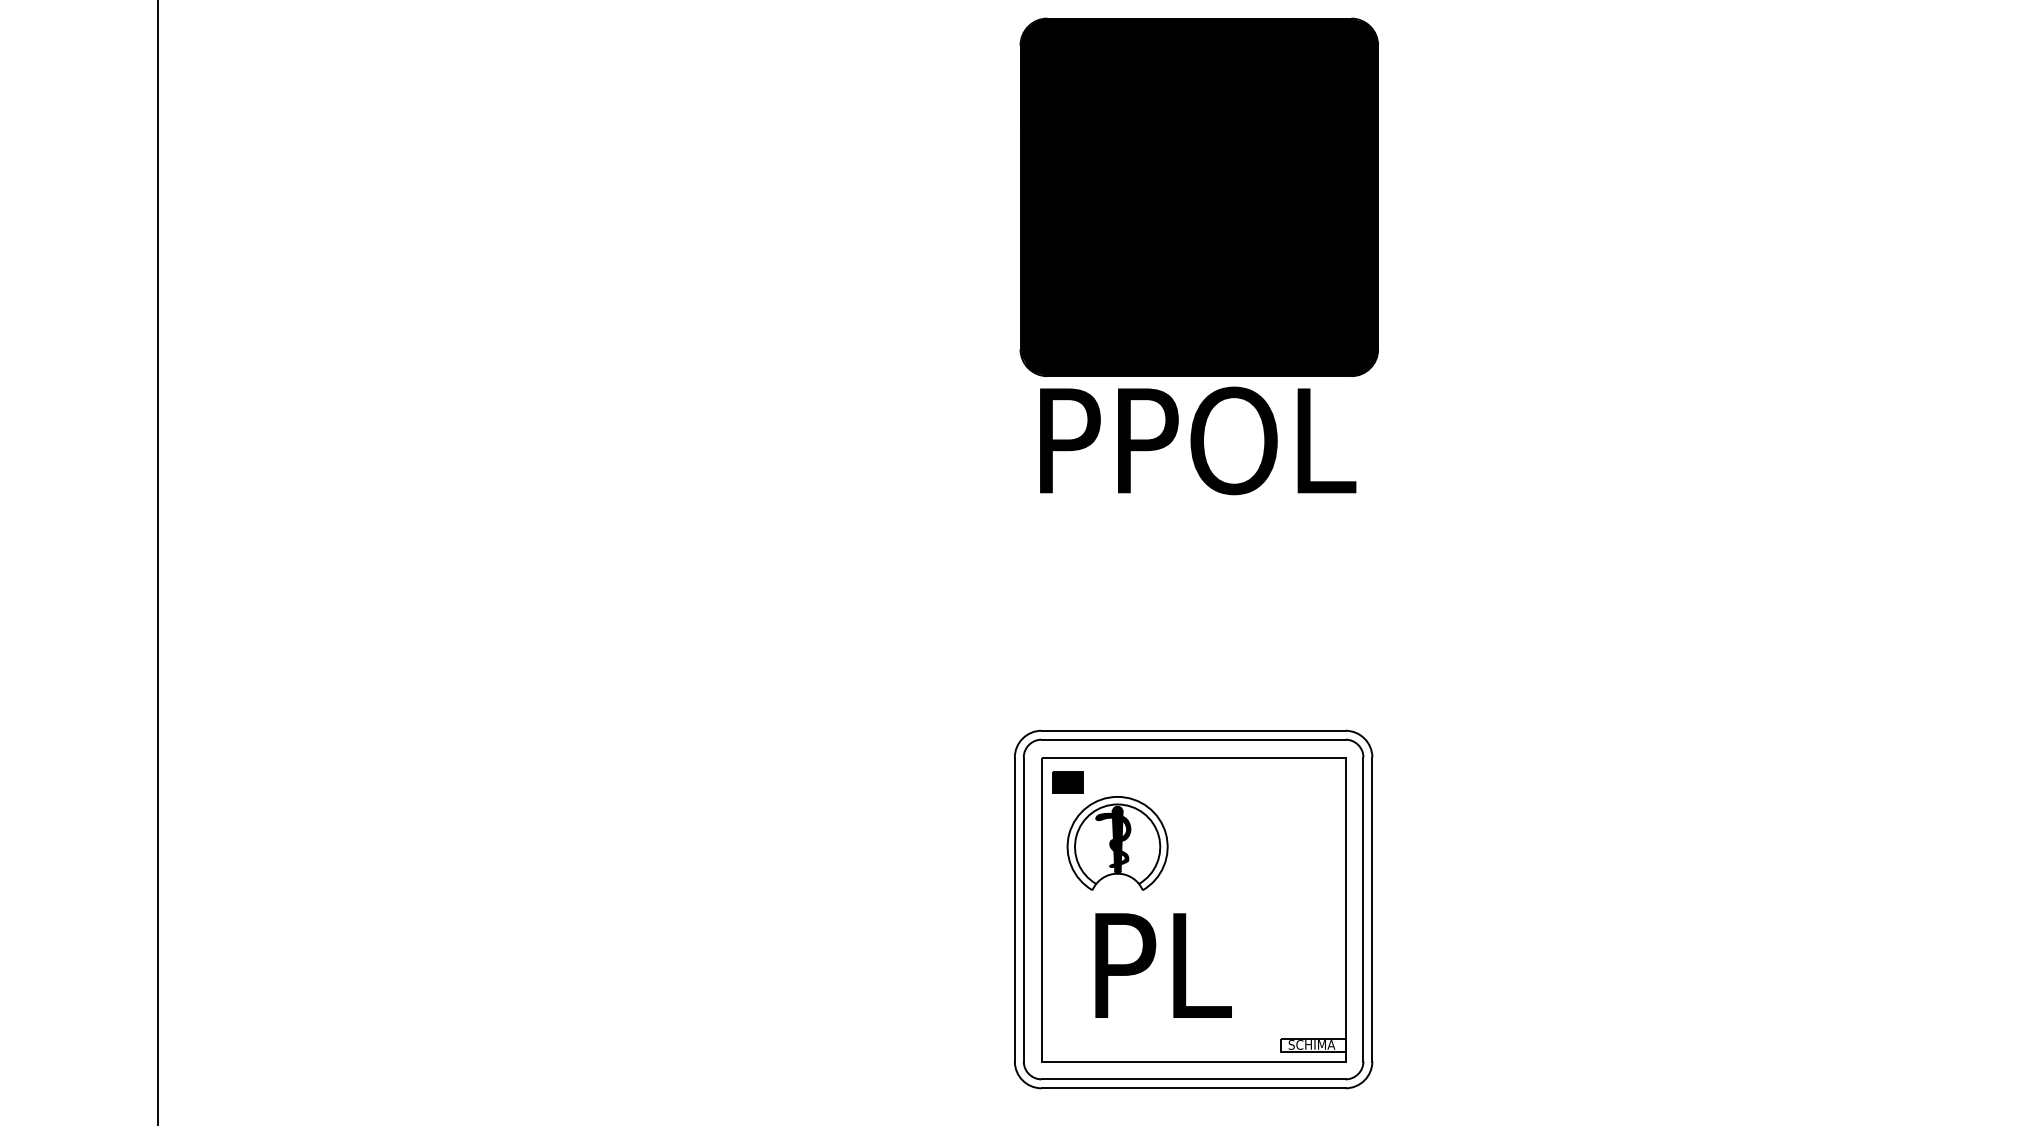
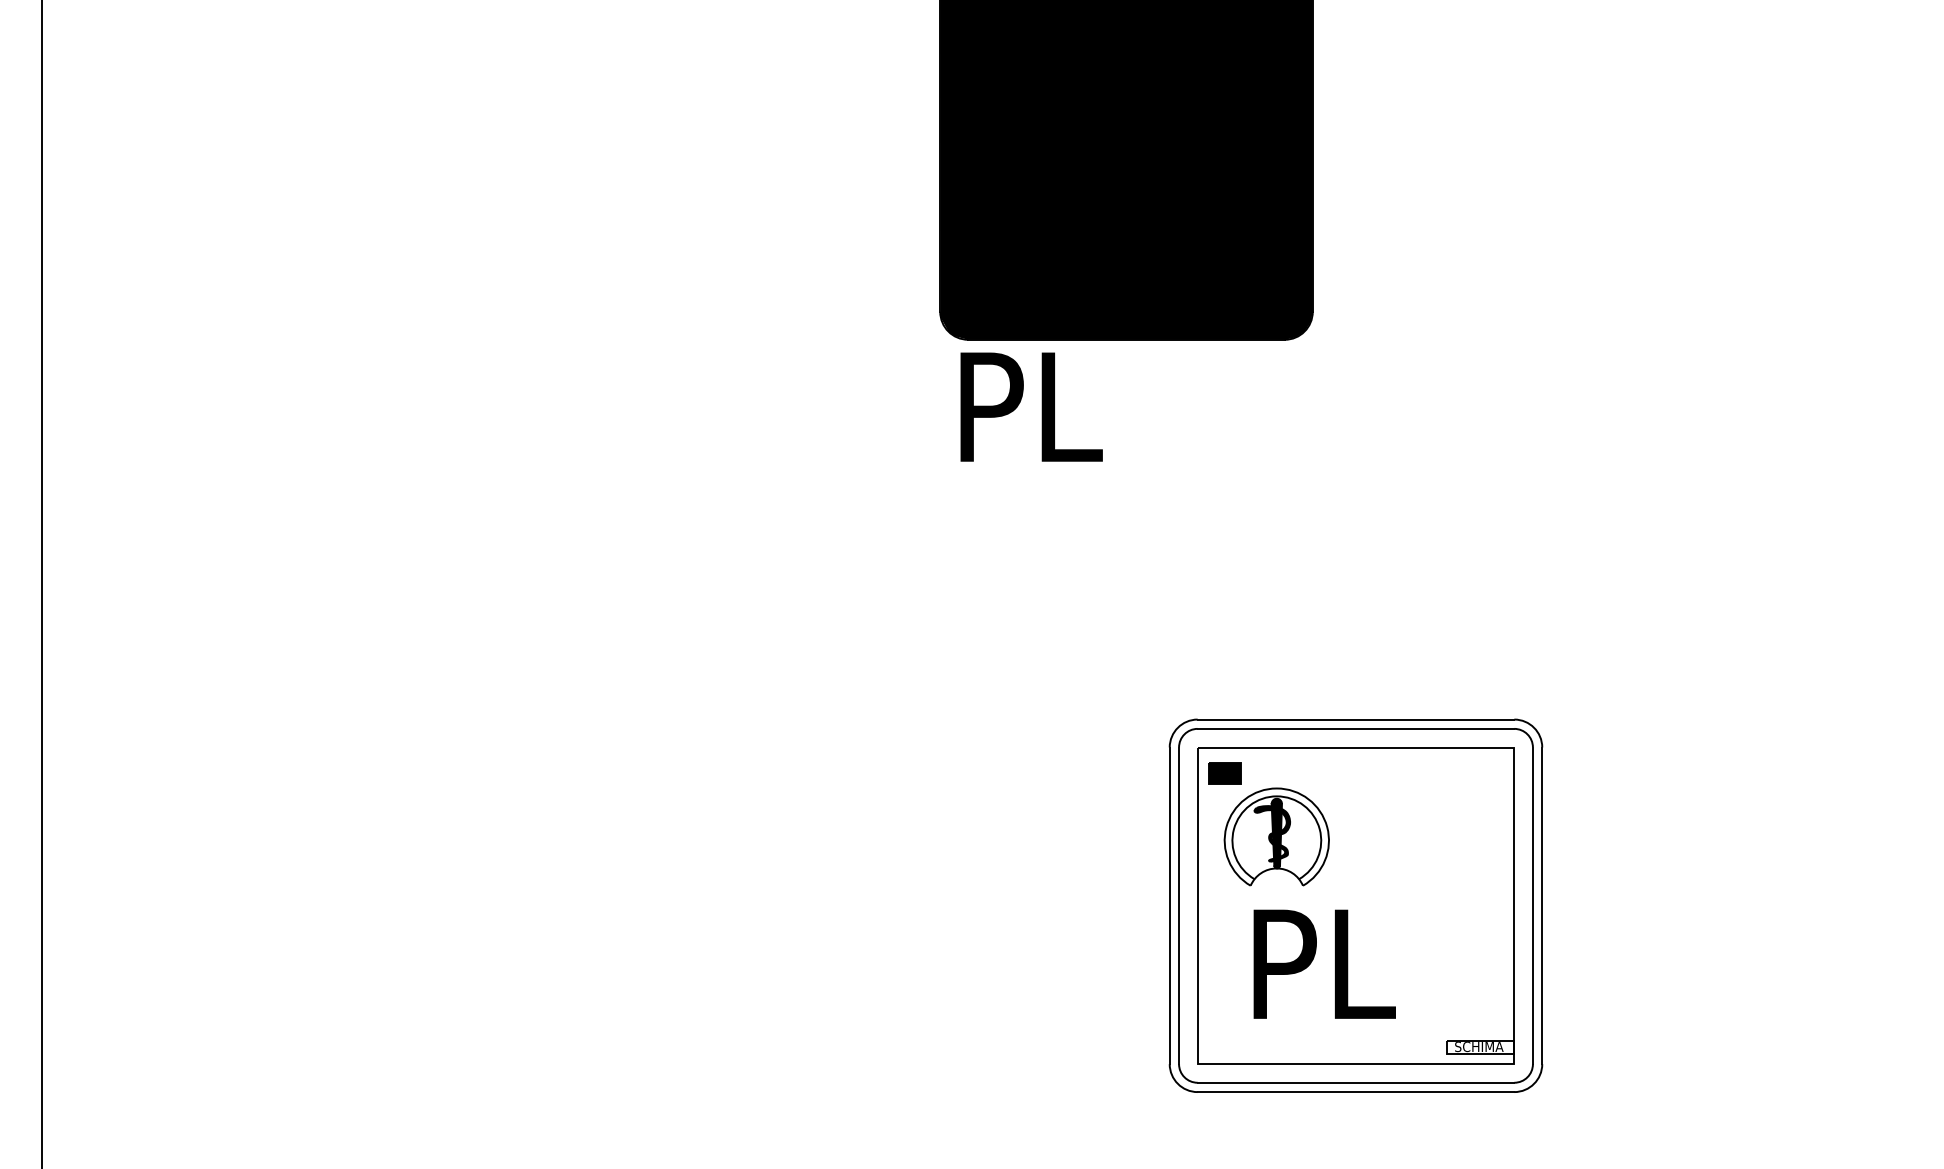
text: (1243, 440) -> (1172, 406), PPOL -> PL
part: (1193, 909) -> (1355, 905), moved

